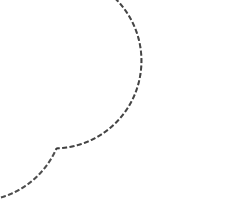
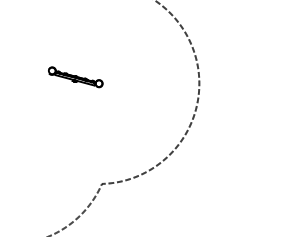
part: (33, 55) -> (75, 77), added

